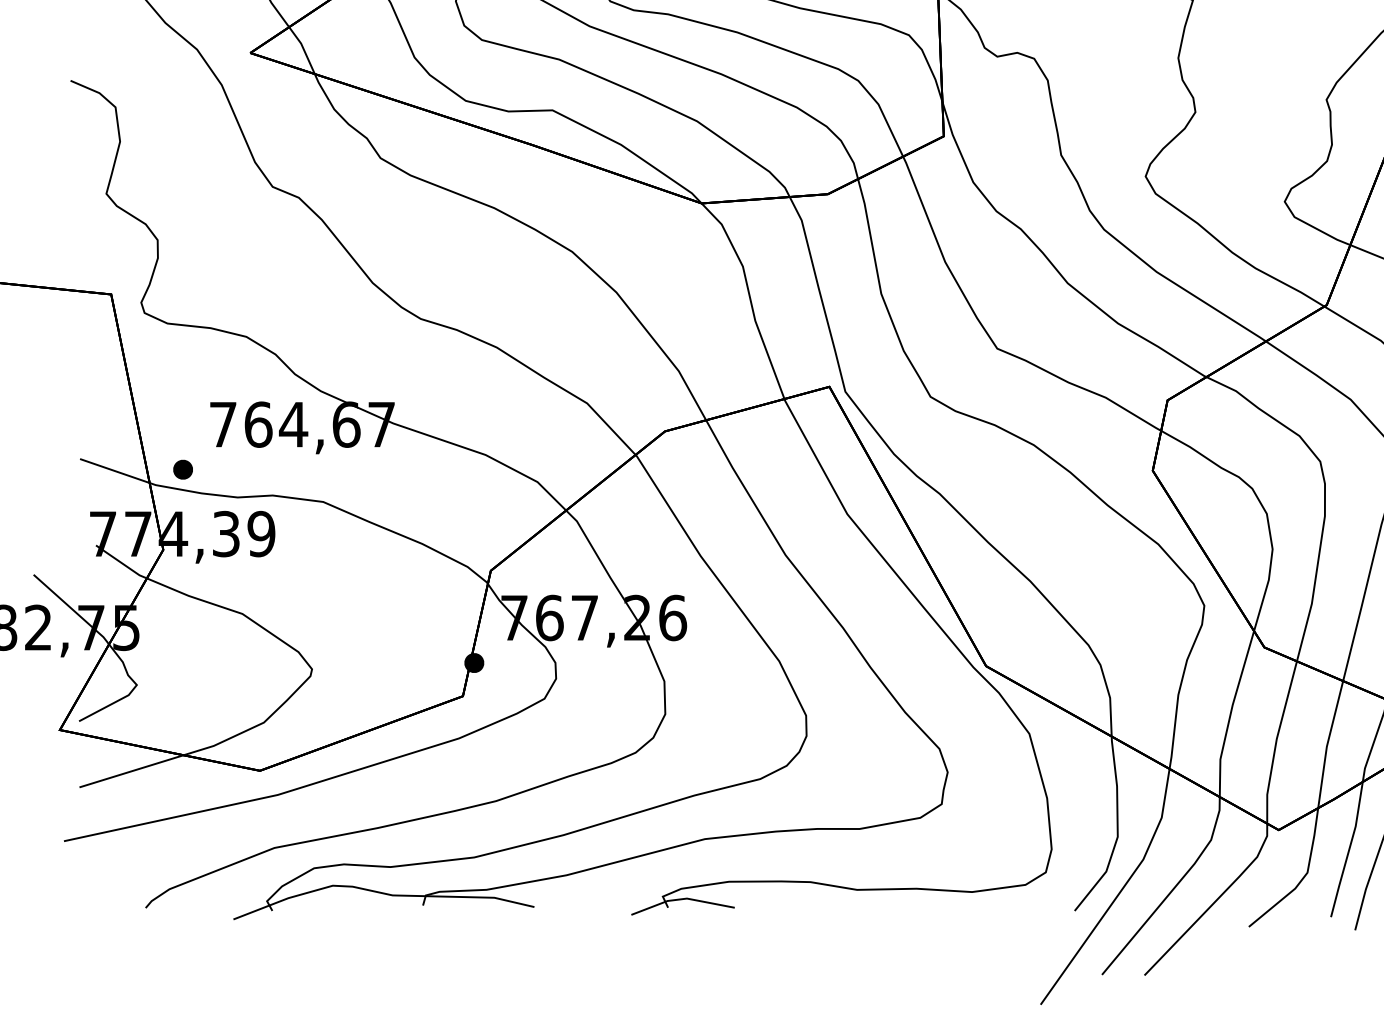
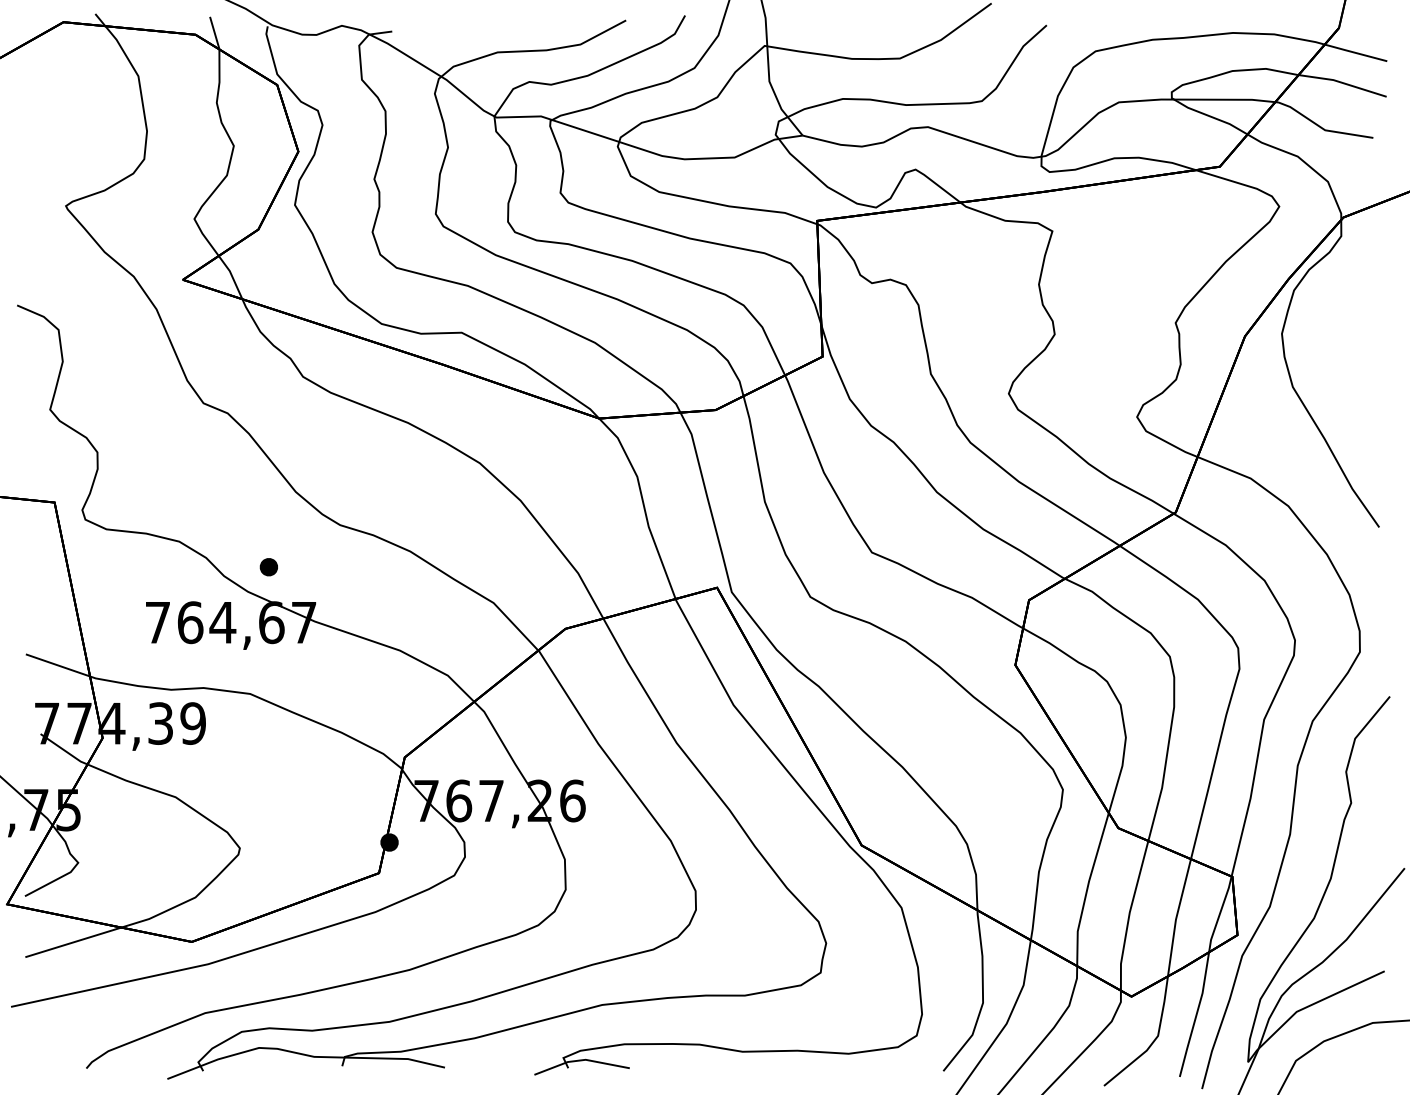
part: (182, 470) -> (268, 567), moved

